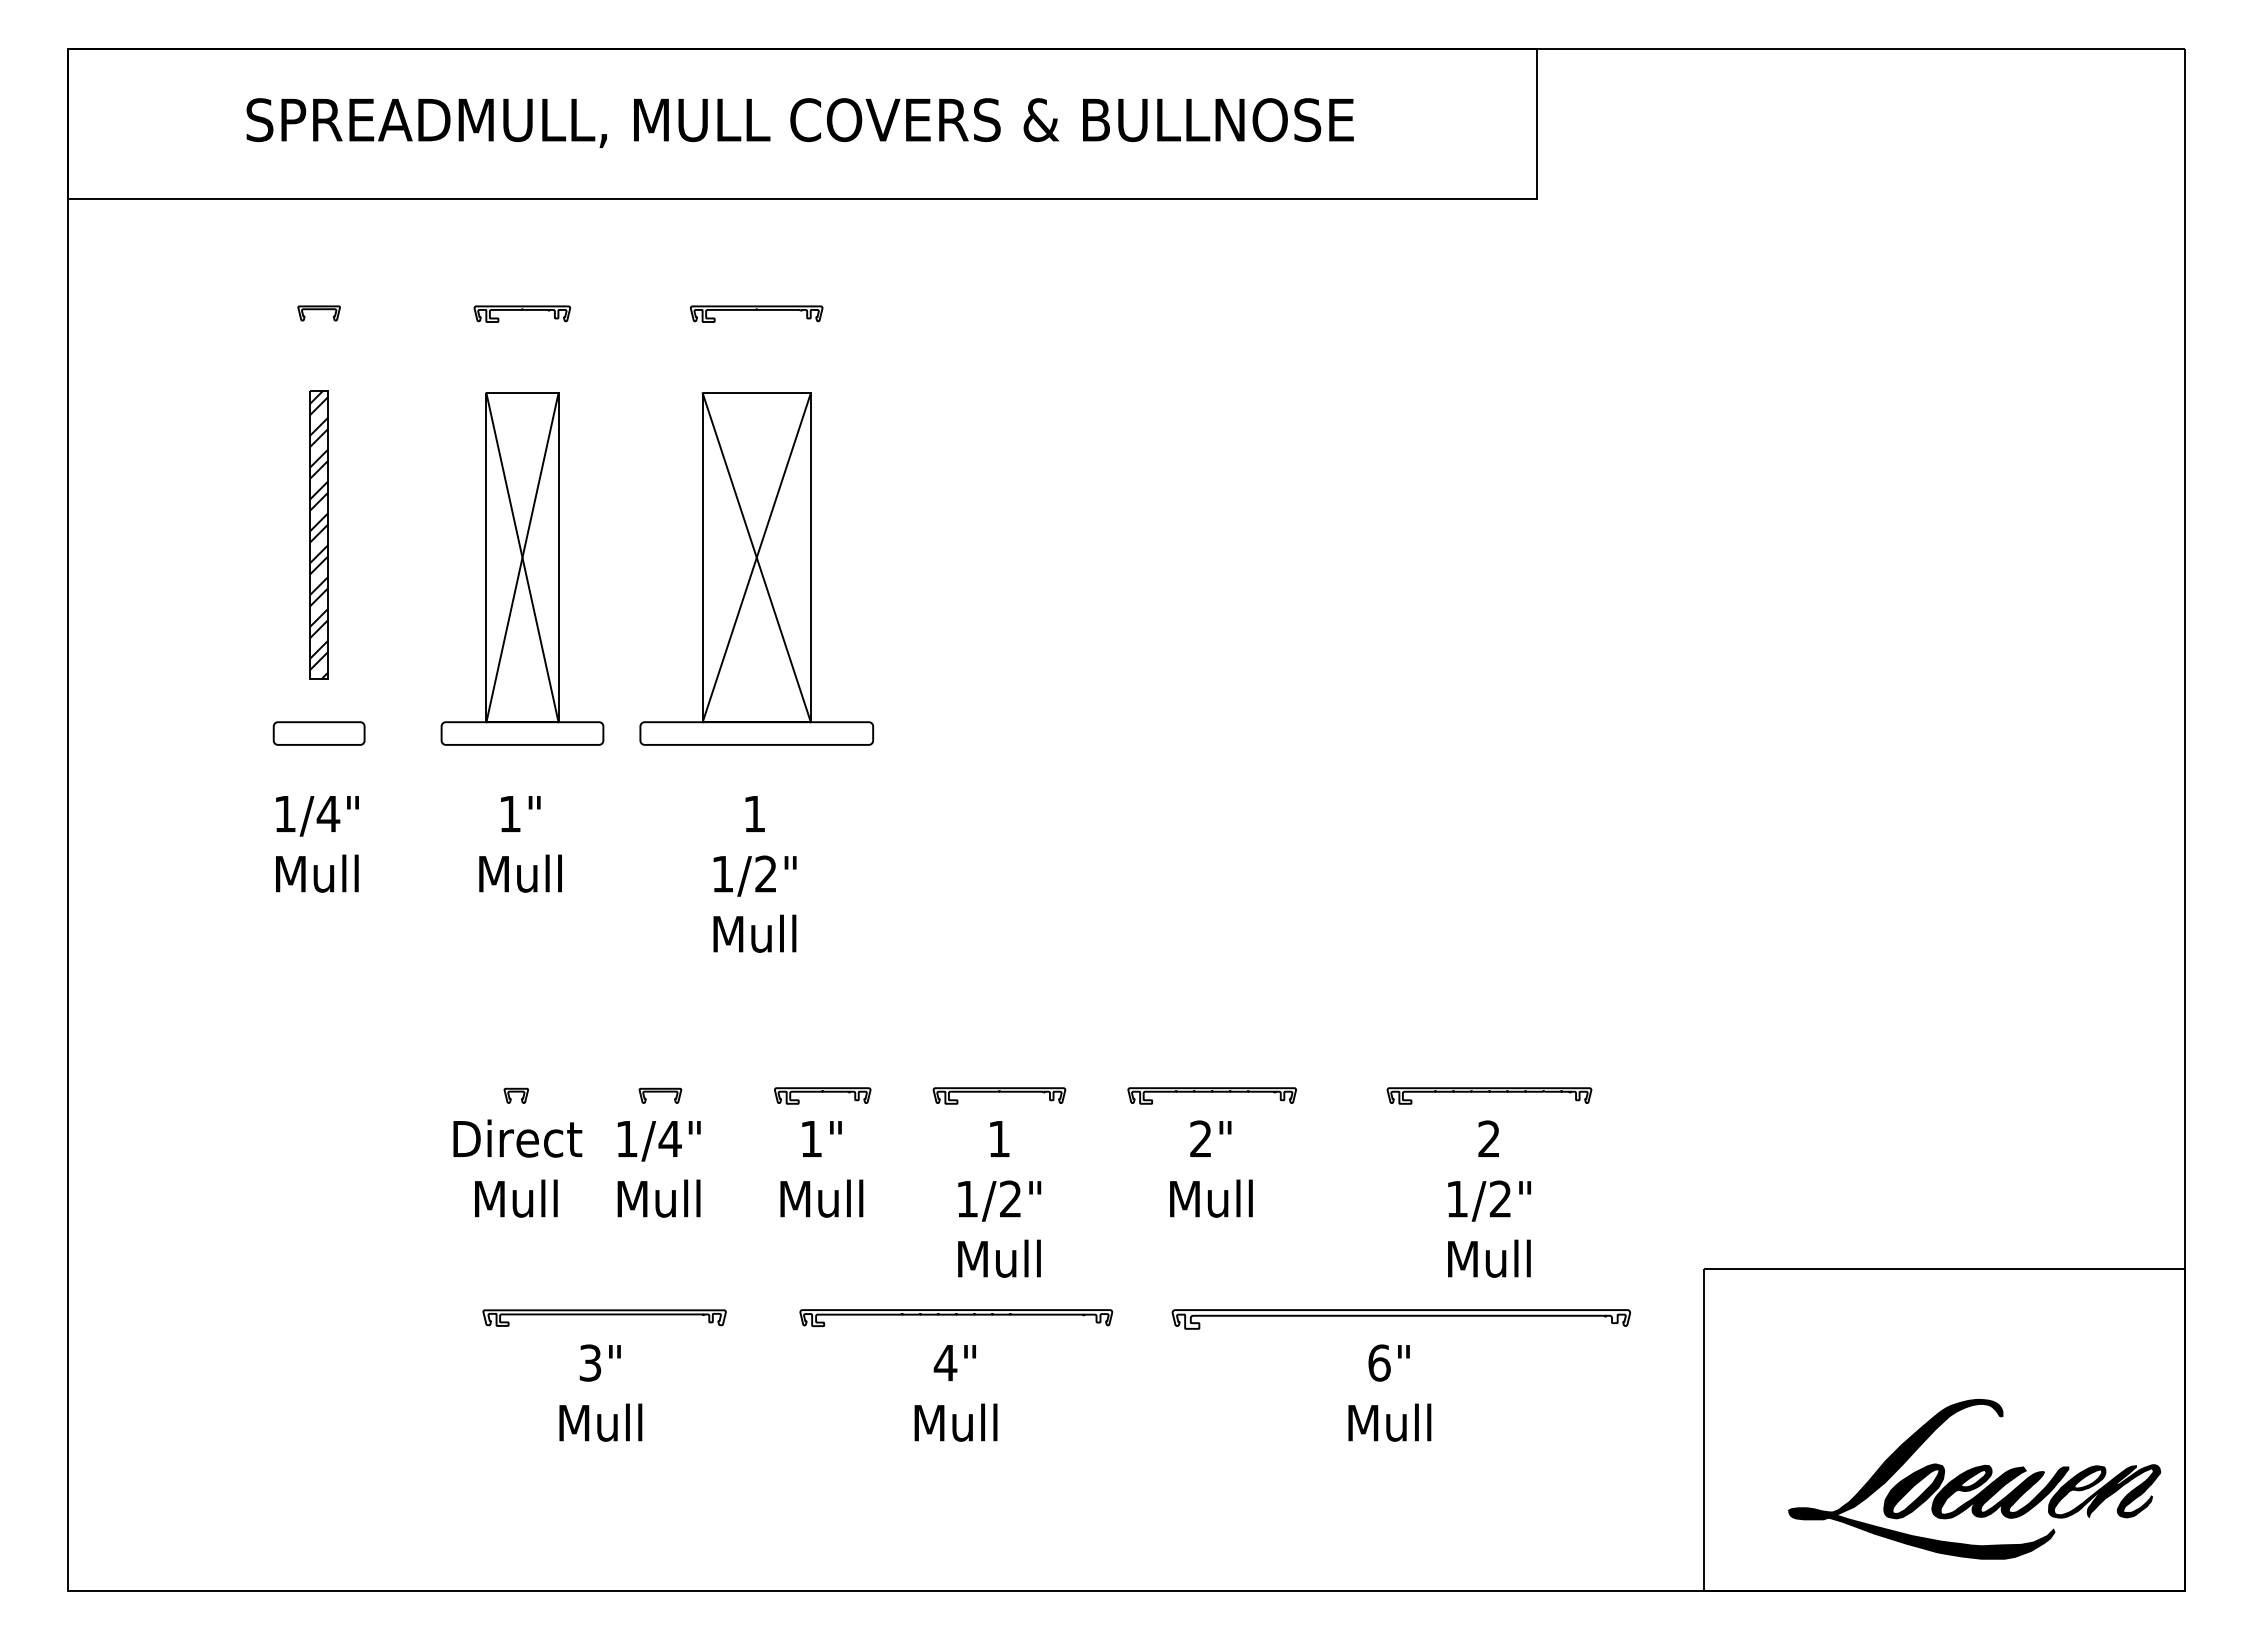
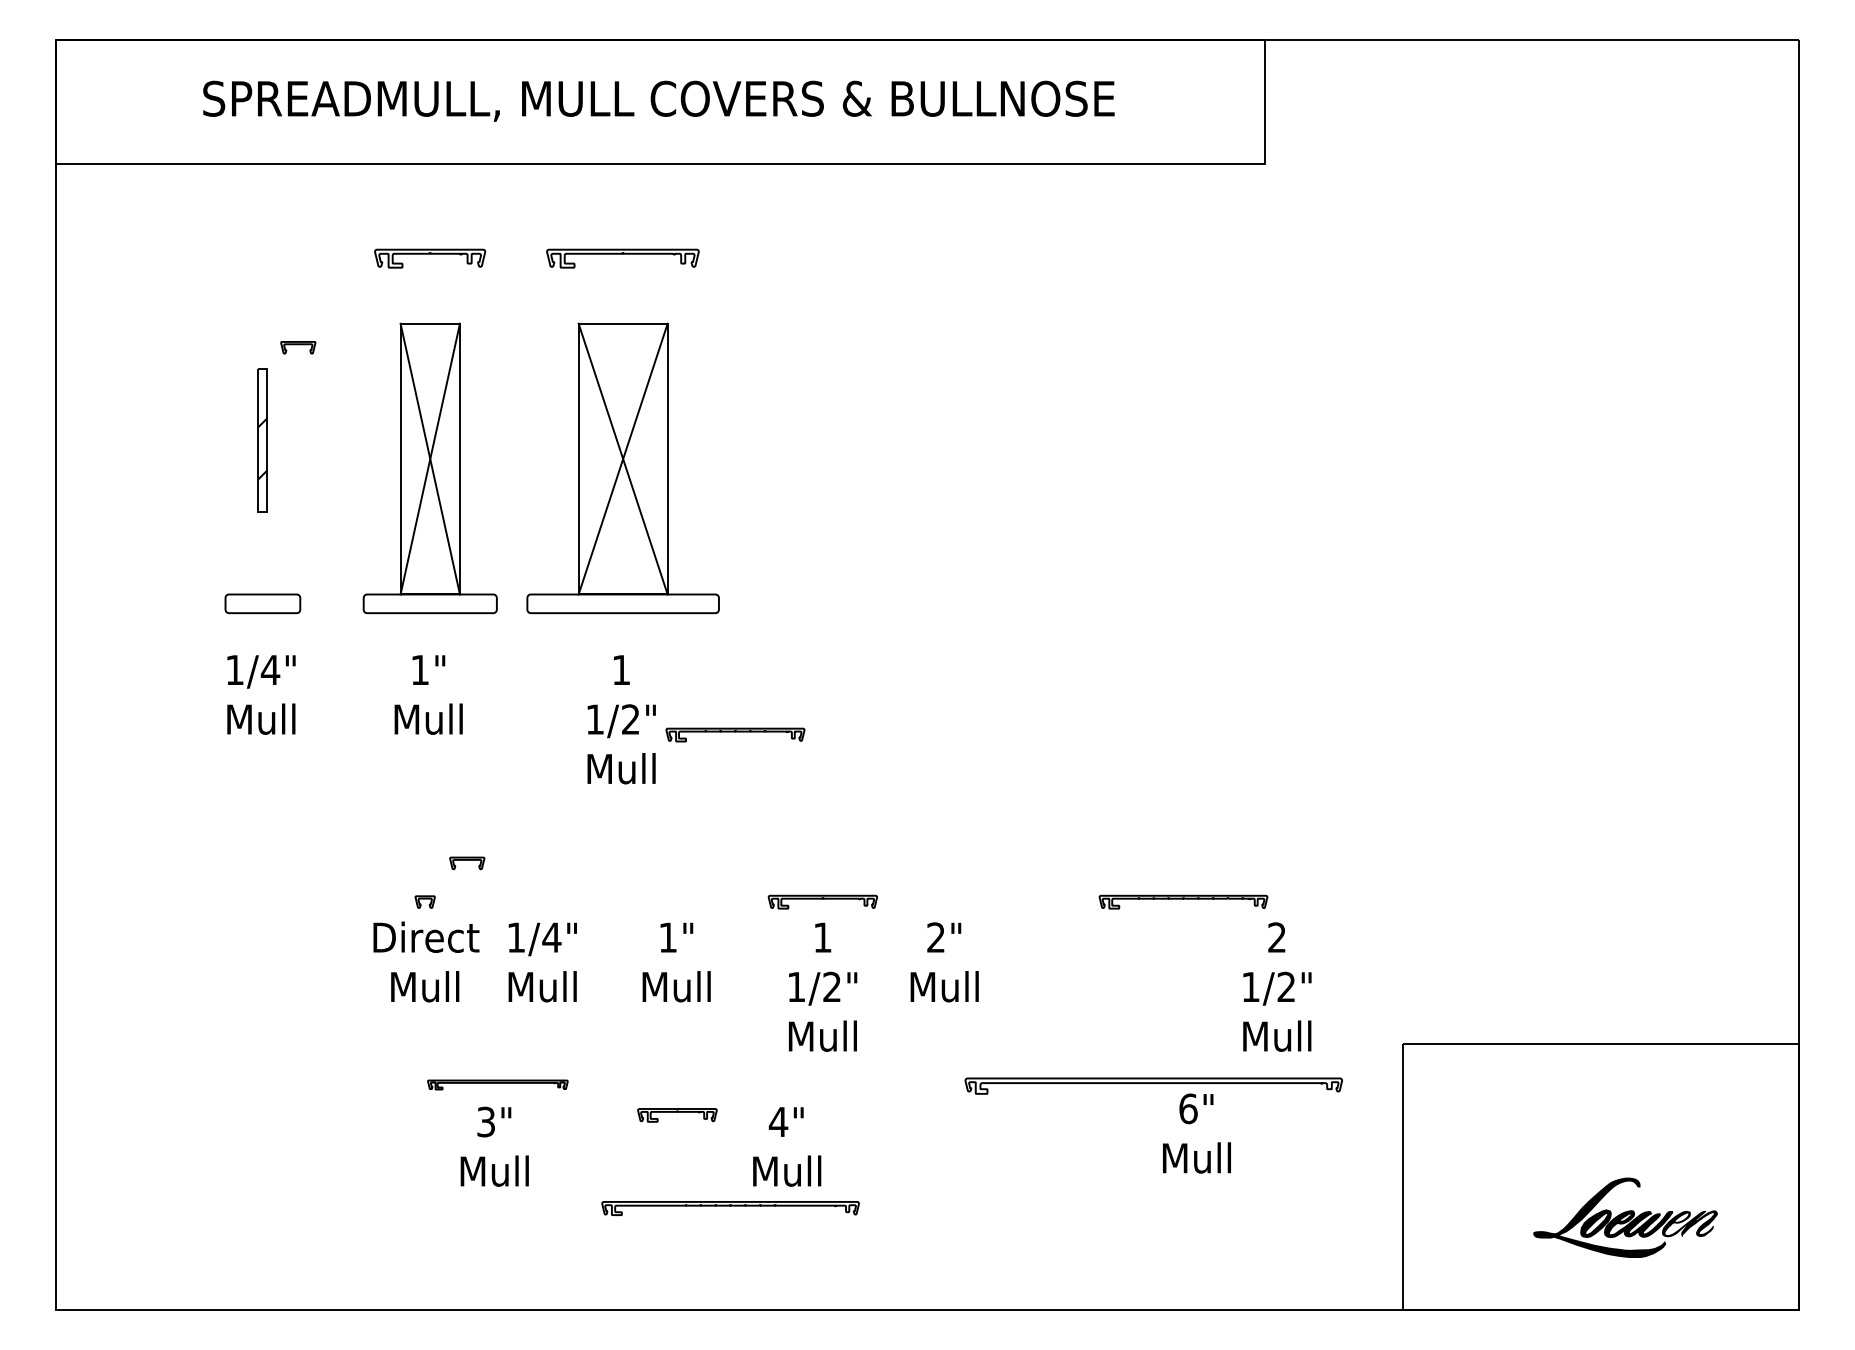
curve: (318, 310) -> (297, 345), moved
part: (522, 313) -> (430, 258), size x1.4
part: (756, 313) -> (622, 258), size x1.4
part: (318, 534) -> (262, 439), size x0.6
curve: (660, 1092) -> (467, 860), moved
part: (822, 1095) -> (677, 1115), moved
part: (1211, 1095) -> (734, 734), moved
part: (1489, 1095) -> (1183, 901), moved
text: (1211, 1168) -> (944, 961), moved
text: (1489, 1198) -> (1277, 986), moved
curve: (956, 1315) -> (730, 1206), moved
part: (604, 1317) -> (497, 1084), size x0.7
text: (1389, 1392) -> (1196, 1133), moved
part: (1974, 1479) -> (1625, 1217), size x0.6

